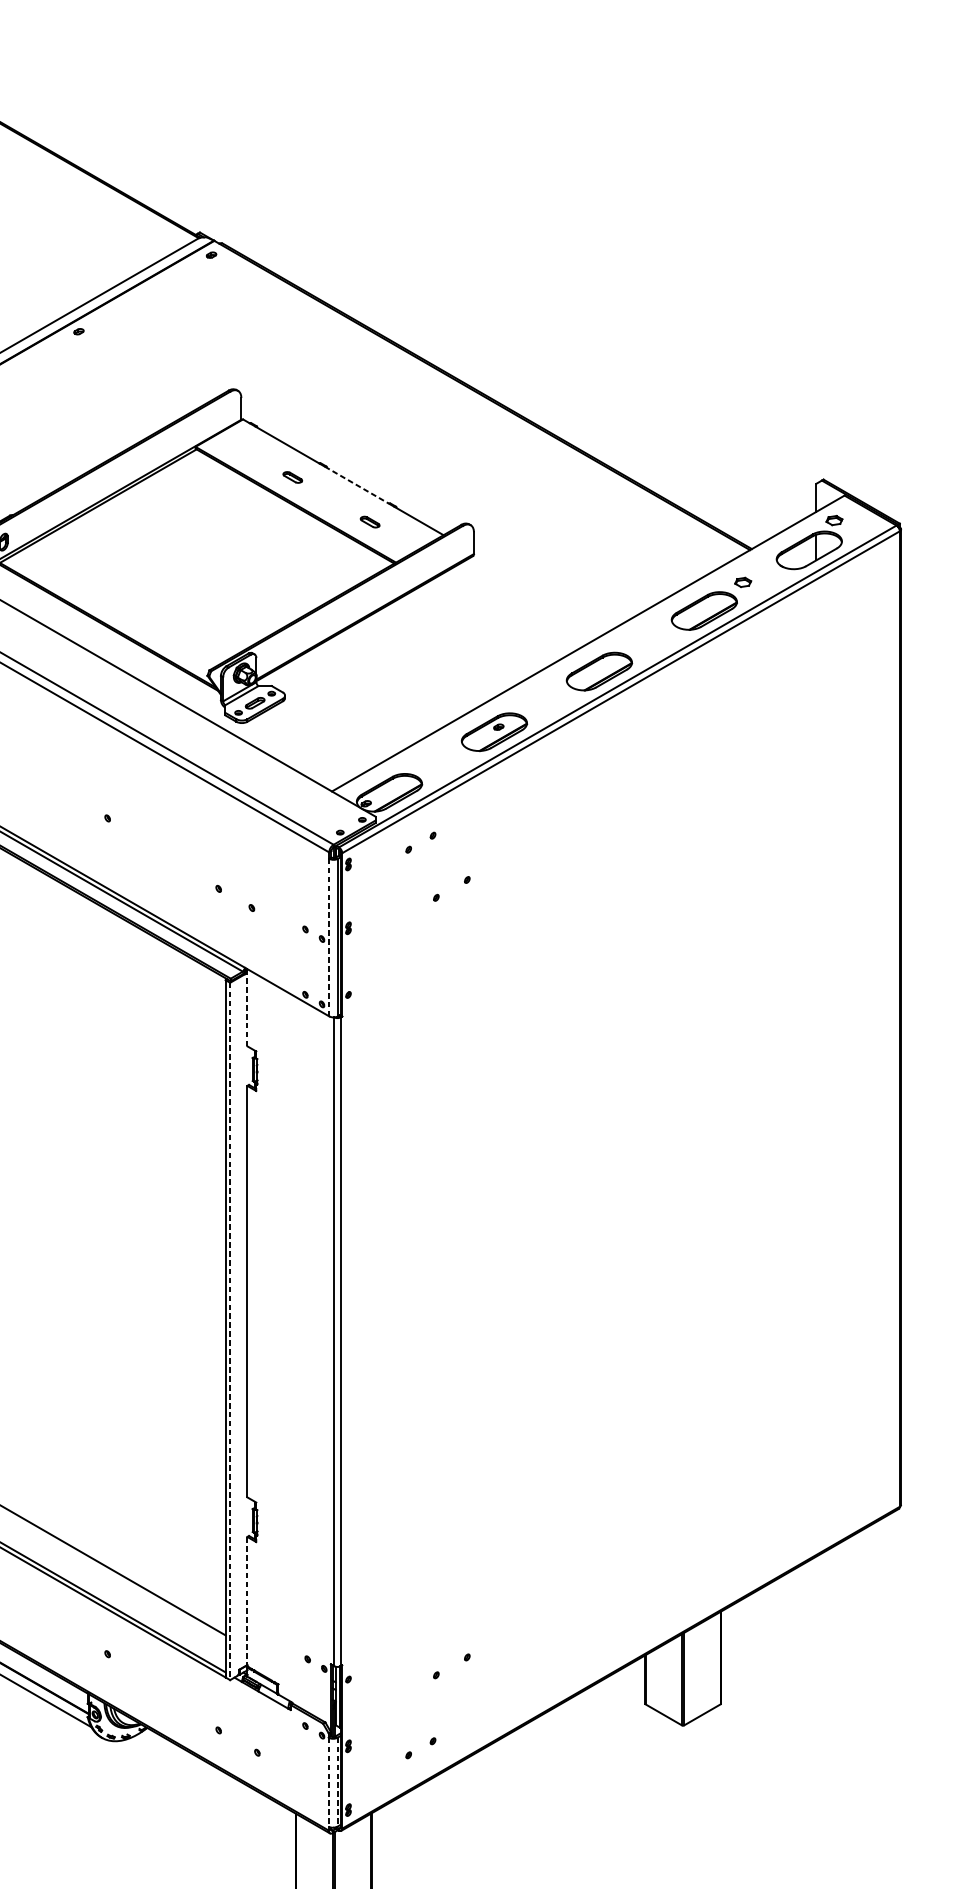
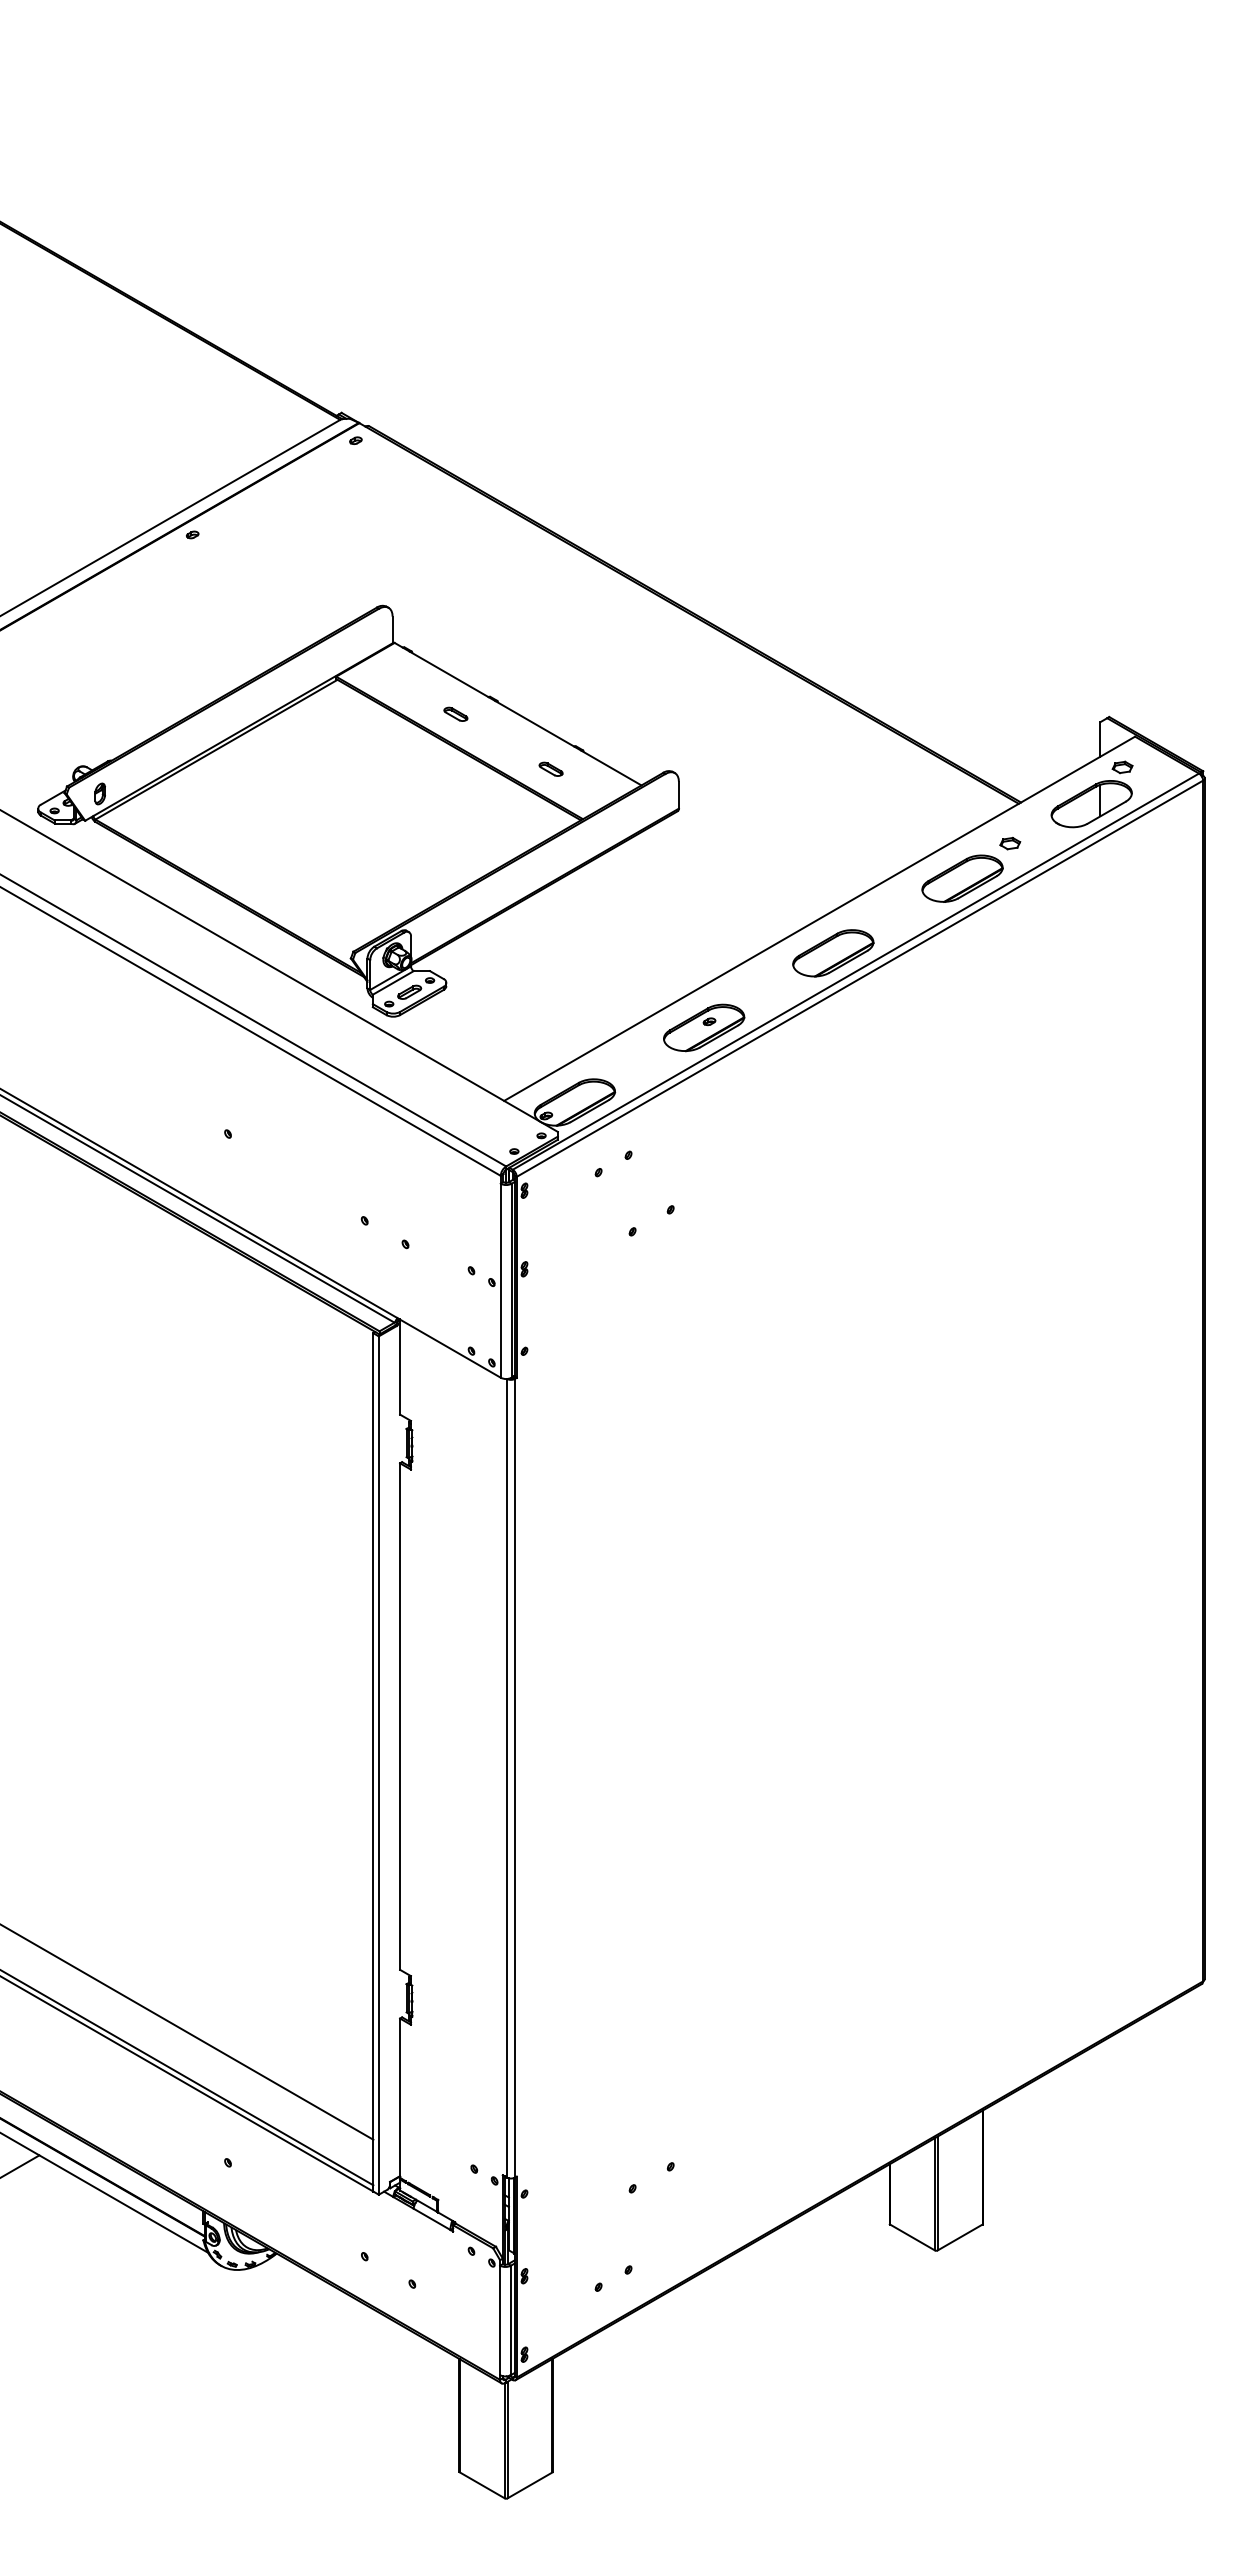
line: (356, 484) -> (534, 723), dashed -> solid
line: (329, 937) -> (500, 1280), dashed -> solid
line: (247, 1008) -> (400, 1367), dashed -> solid
line: (229, 1332) -> (378, 1766), dashed -> solid
line: (247, 1601) -> (400, 2098), dashed -> solid
line: (329, 1782) -> (500, 2320), dashed -> solid
line: (337, 1782) -> (510, 2320), dashed -> solid

